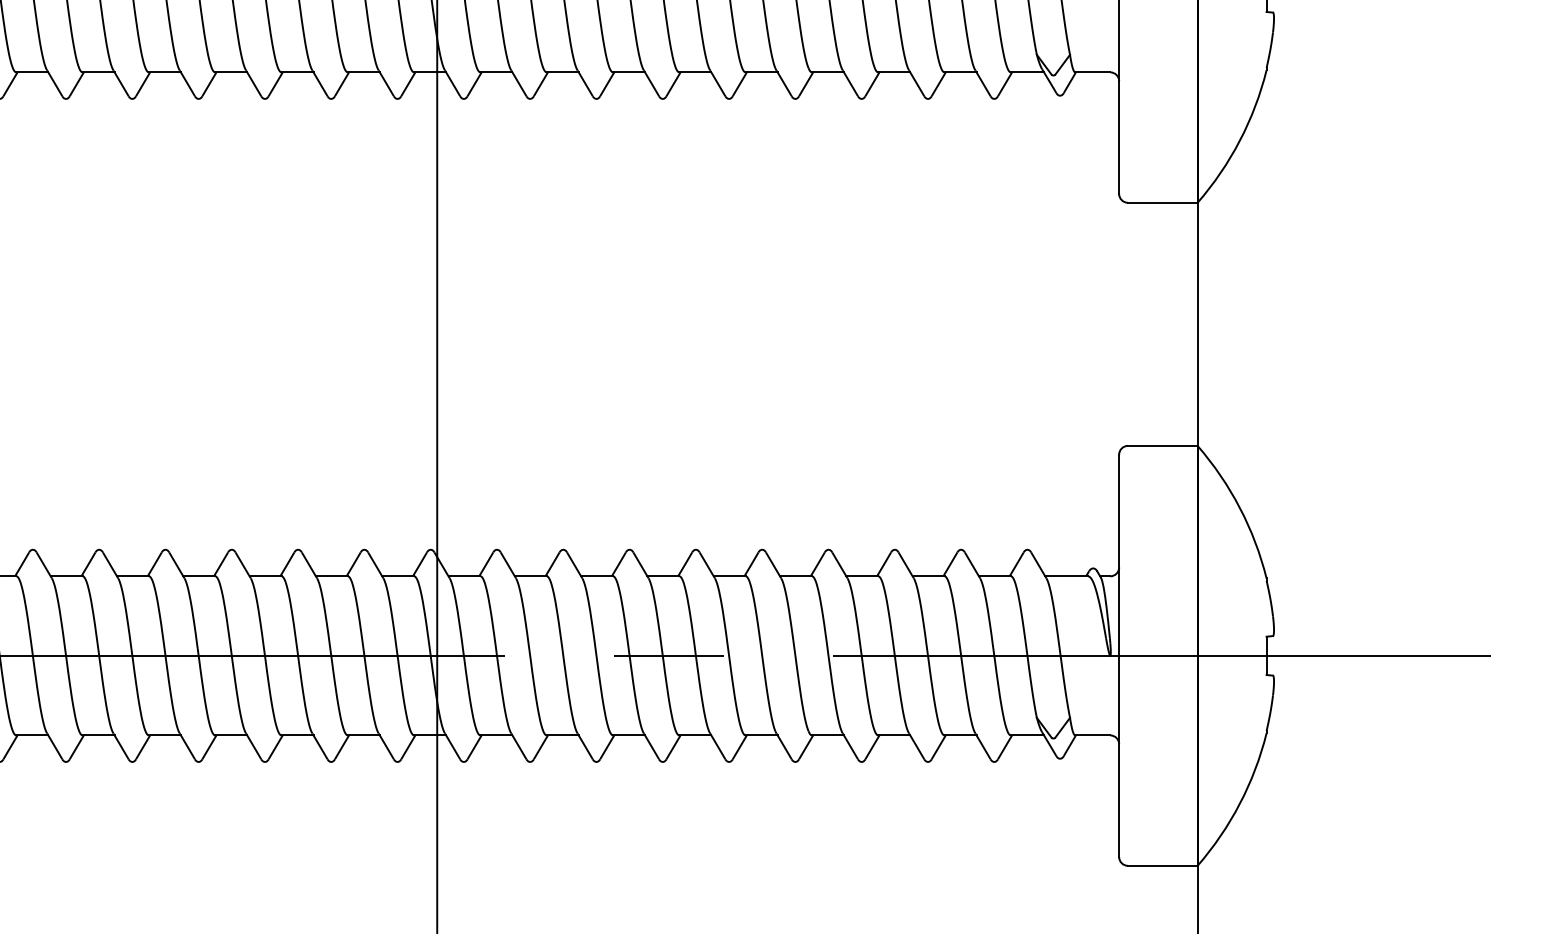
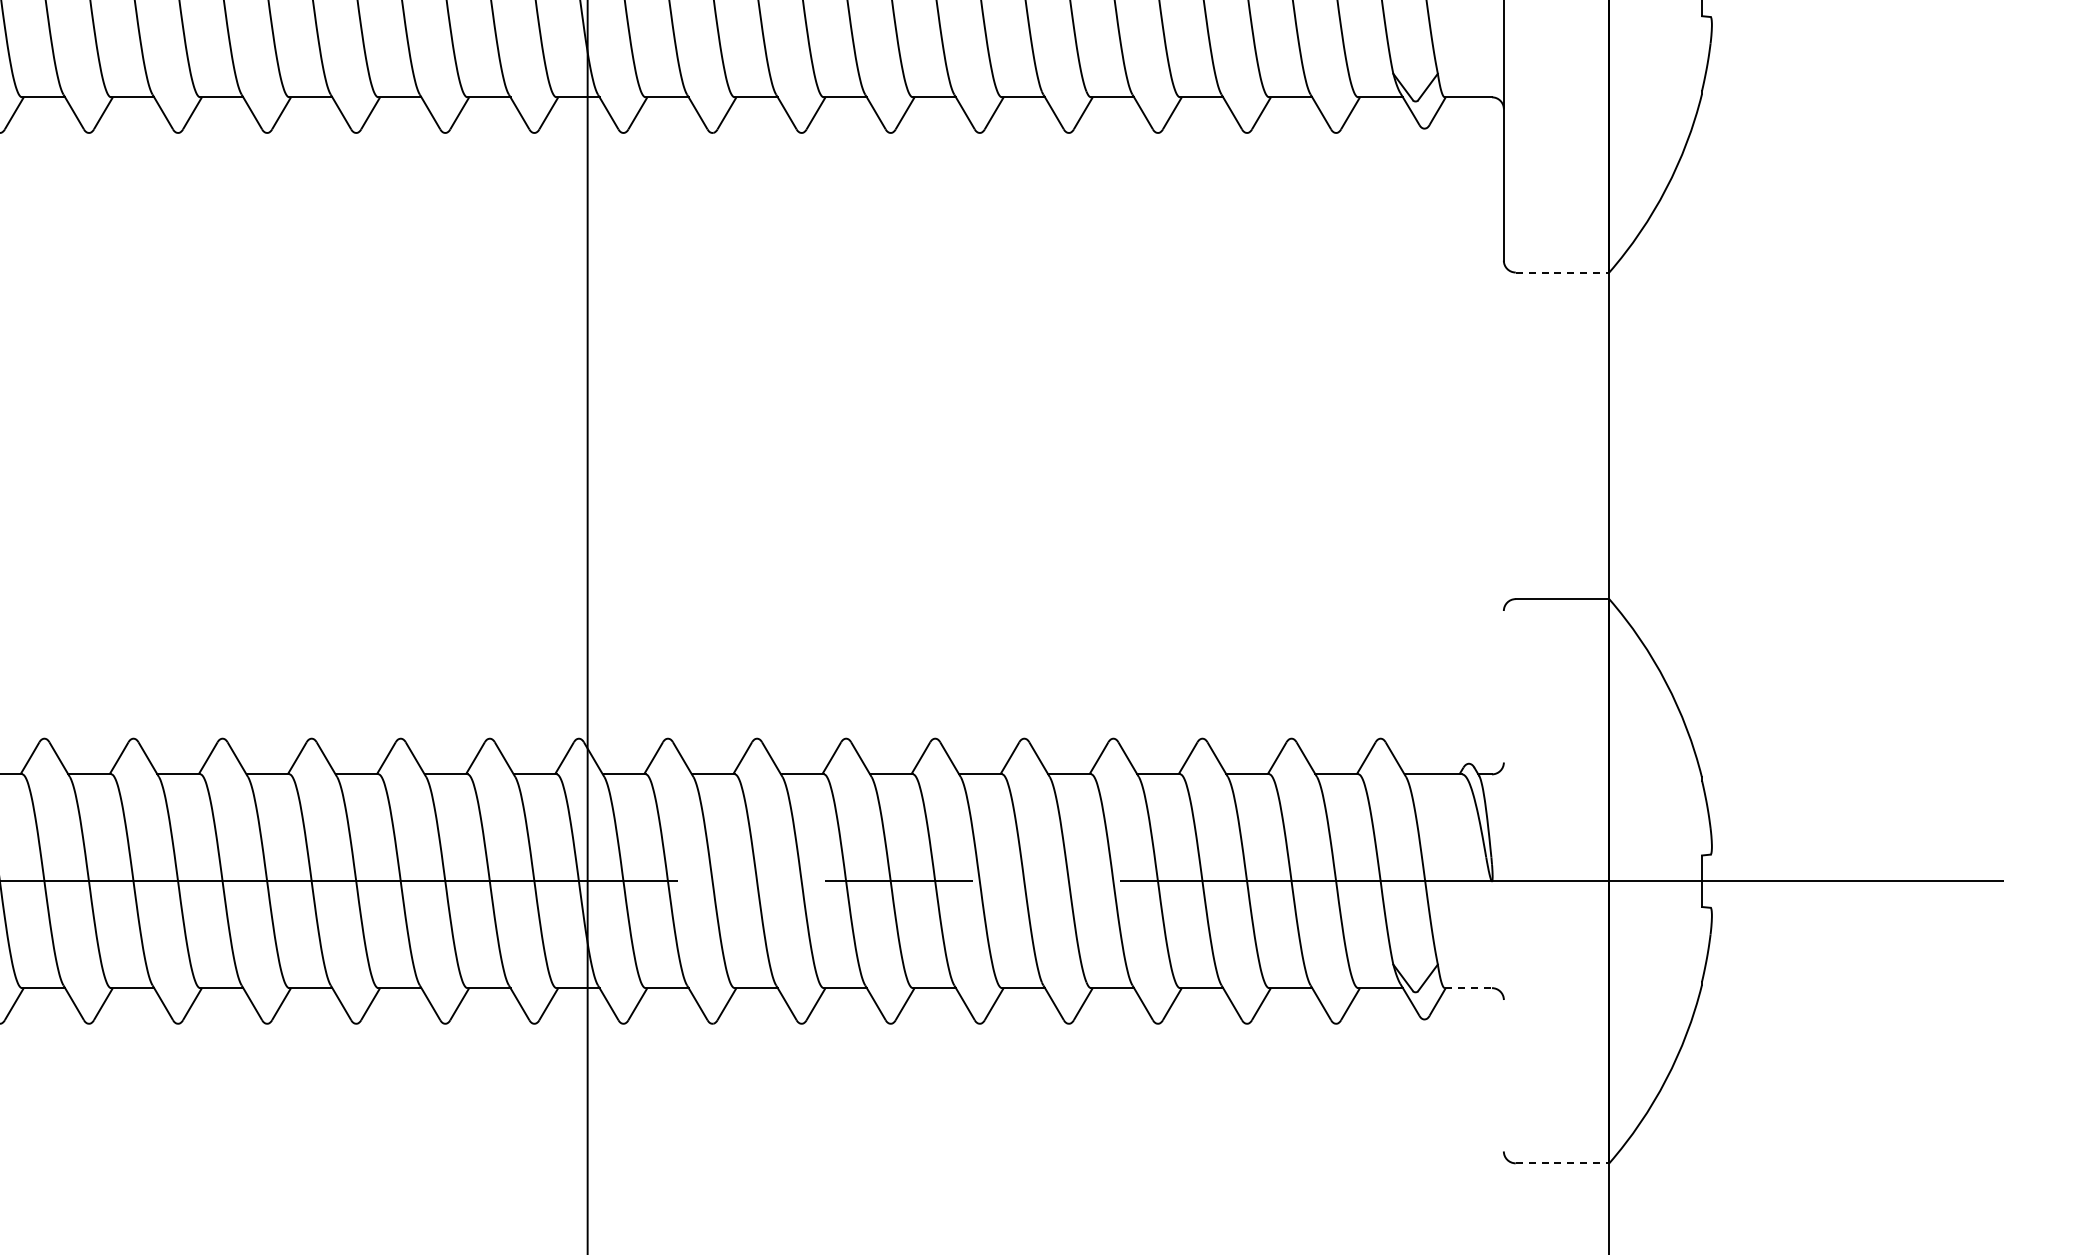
line: (1162, 202) -> (1562, 272), solid -> dashed
line: (1118, 656) -> (1503, 881), removed
line: (1092, 735) -> (1468, 988), solid -> dashed
line: (1162, 865) -> (1562, 1163), solid -> dashed

